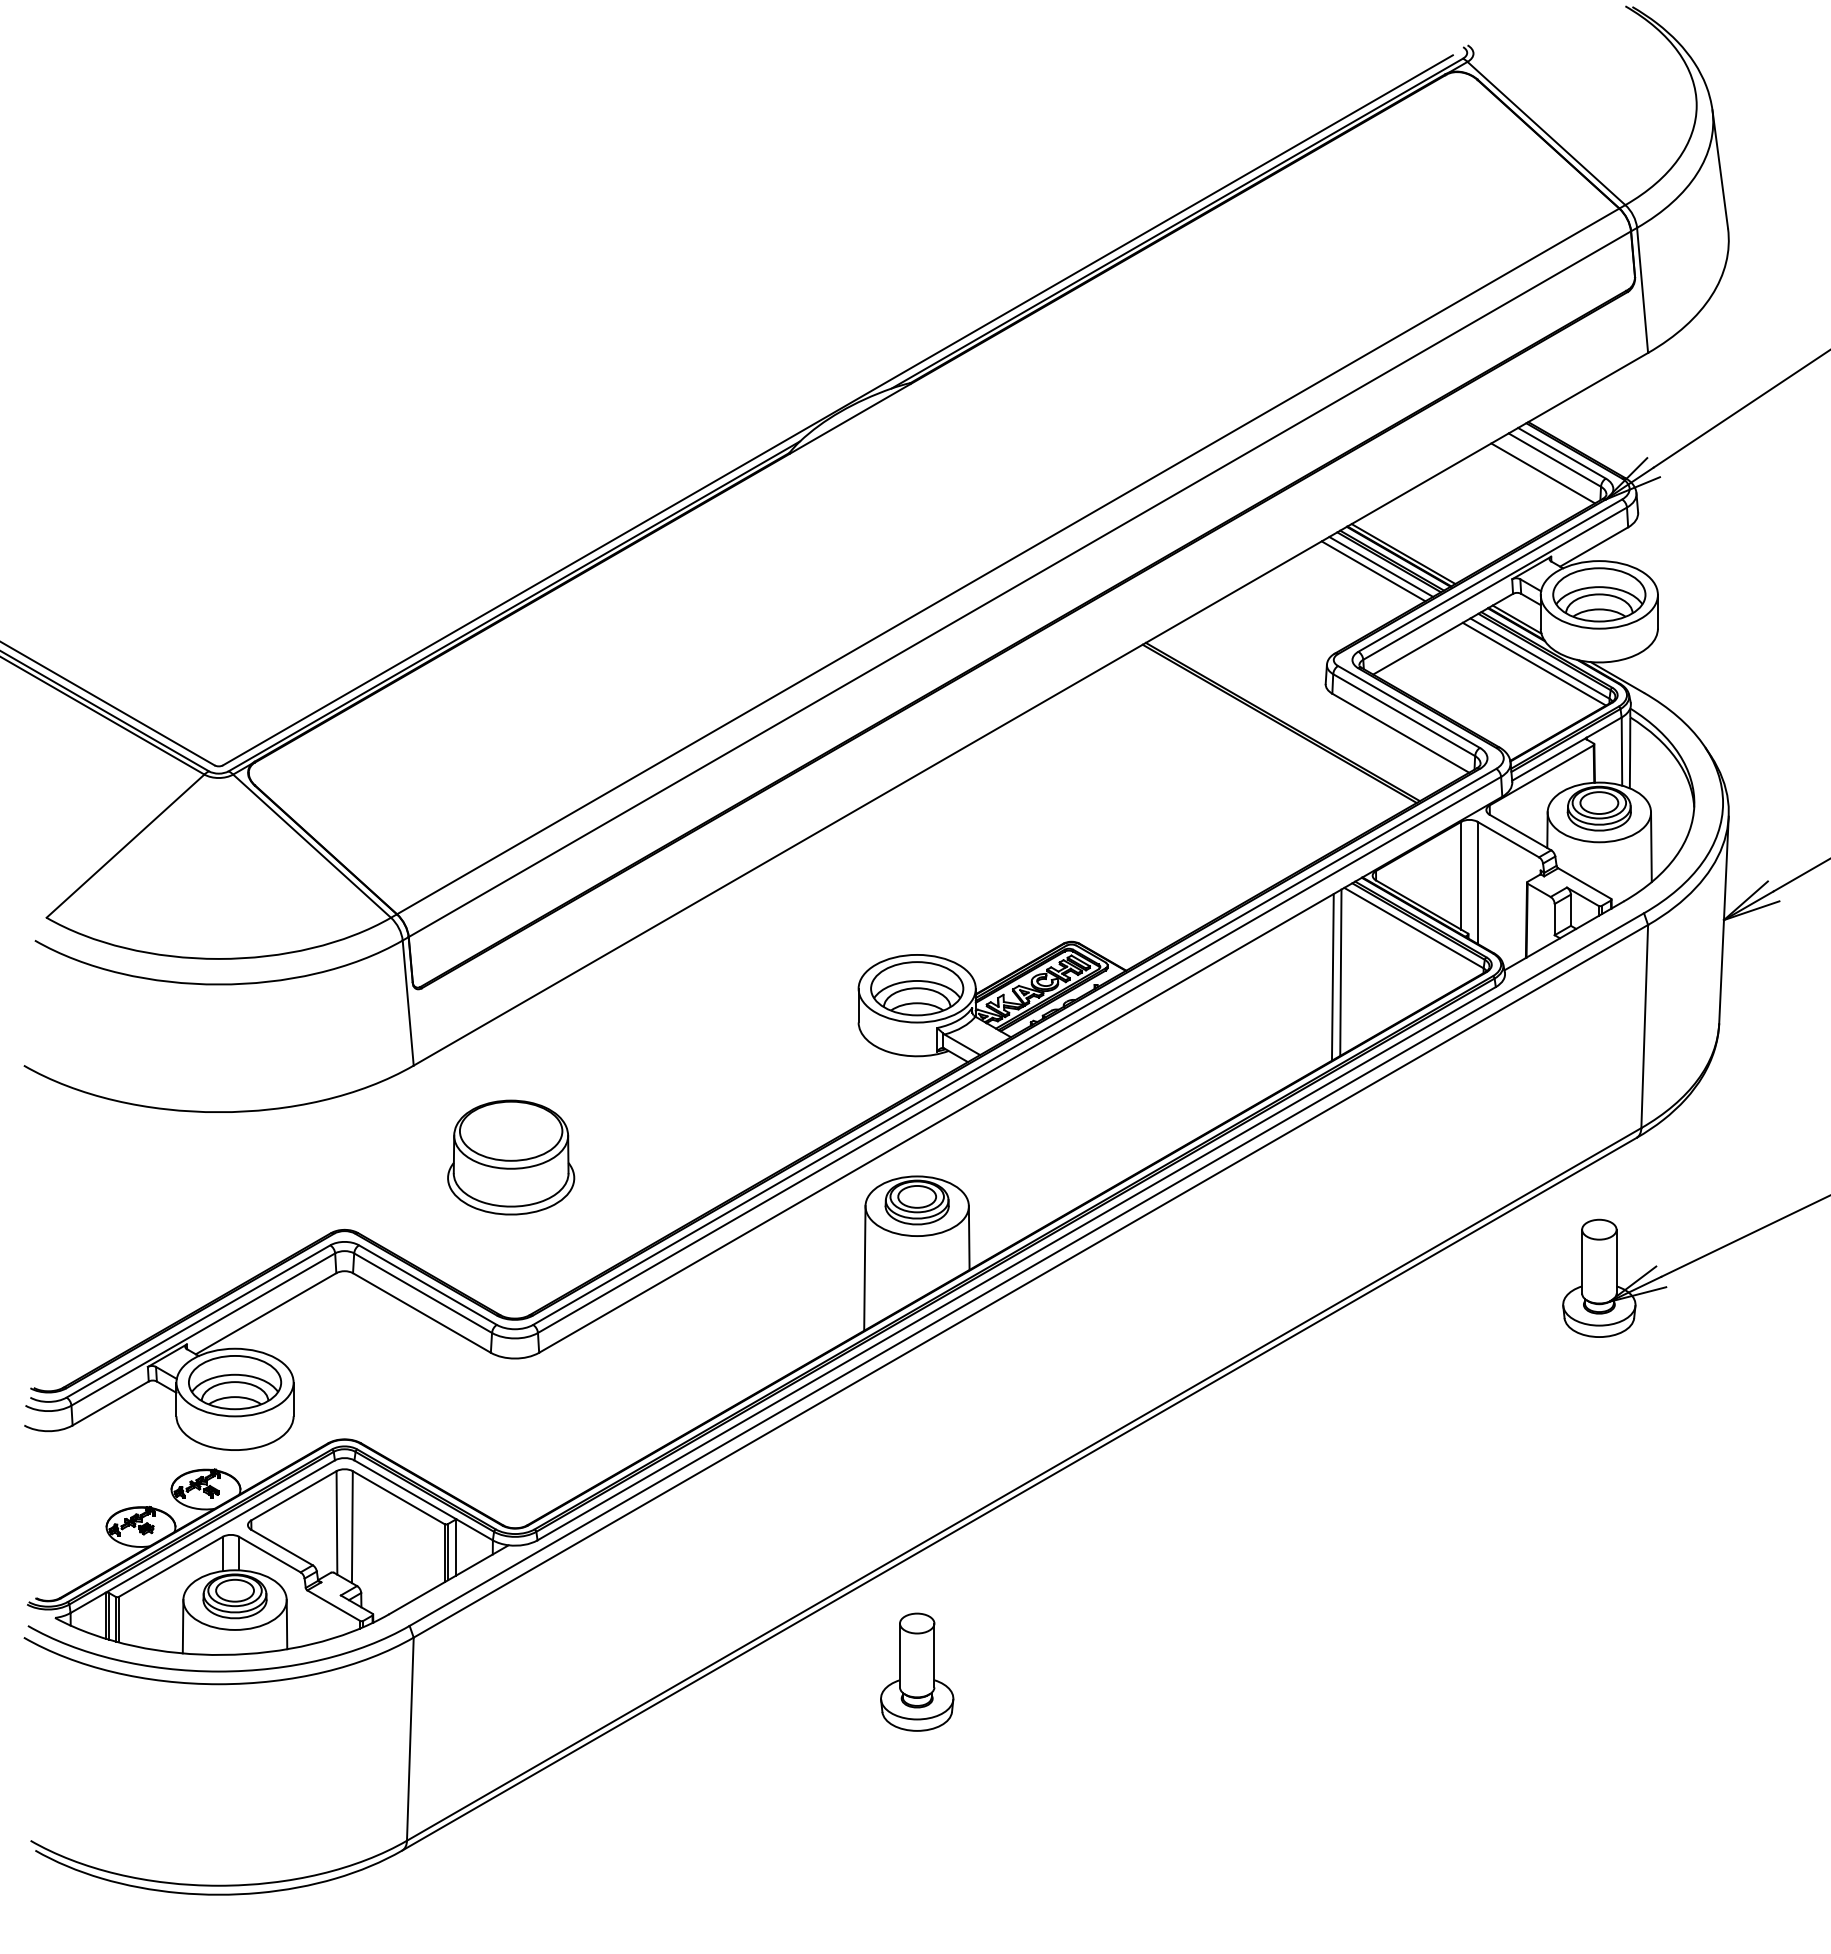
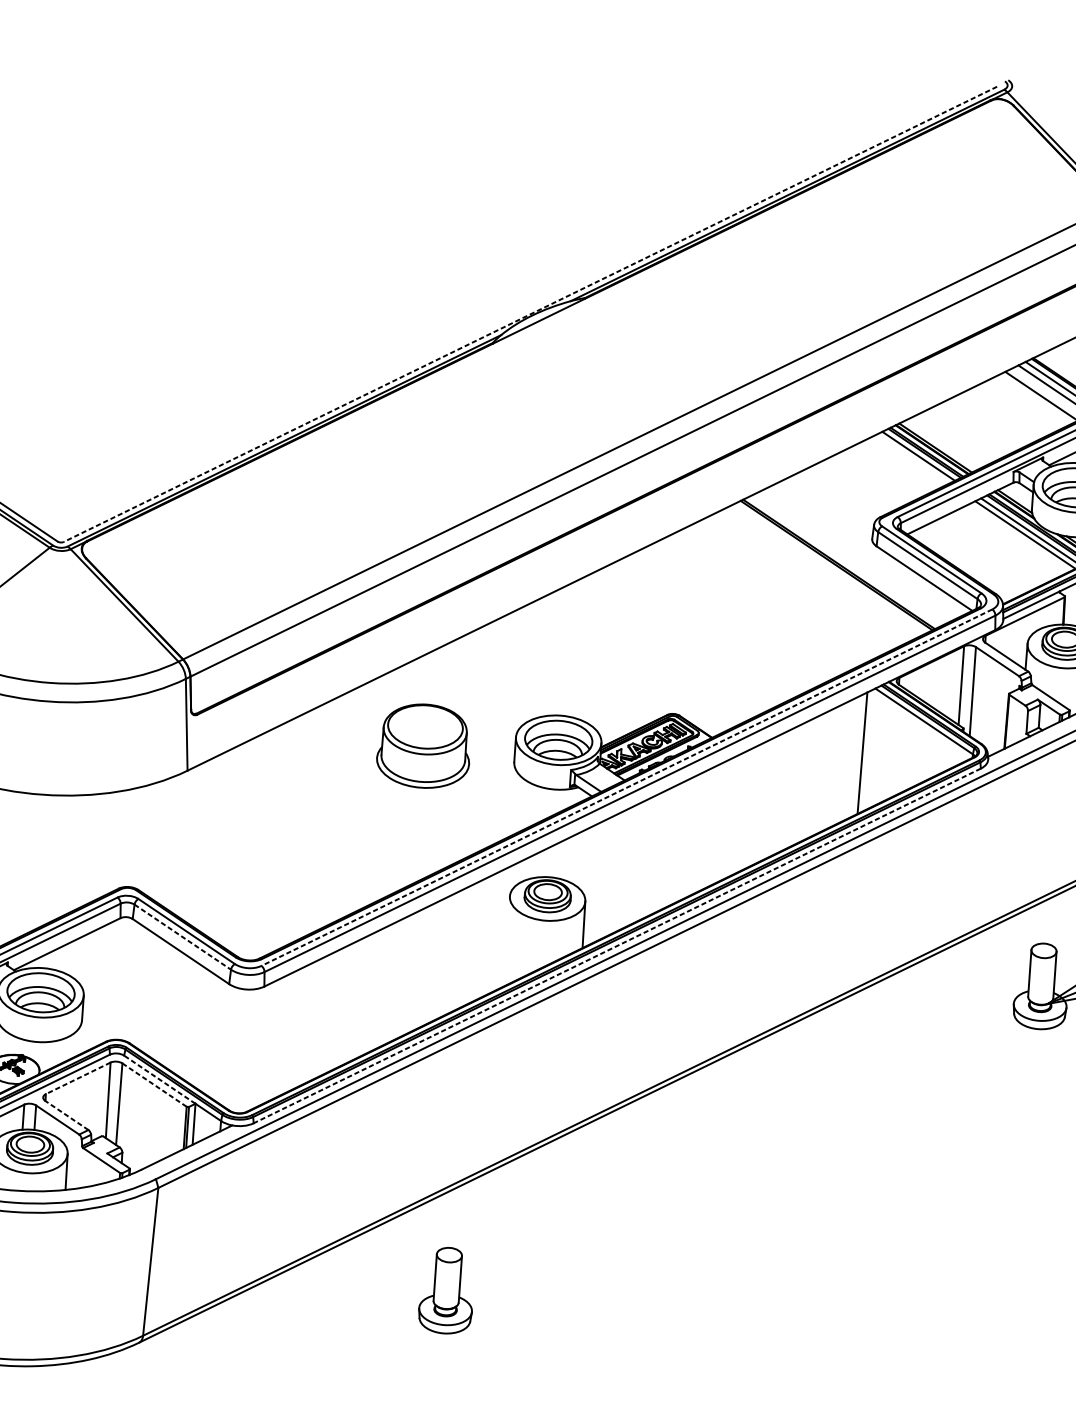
line: (837, 410) -> (530, 314), solid -> dashed
line: (1373, 571) -> (912, 459), removed
line: (1340, 972) -> (868, 750), removed
line: (1014, 1047) -> (626, 788), solid -> dashed
part: (511, 1157) -> (424, 746), moved
line: (1016, 1263) -> (617, 945), solid -> dashed
line: (864, 1268) -> (506, 941), removed
line: (423, 1293) -> (183, 937), solid -> dashed
line: (405, 1489) -> (159, 1079), solid -> dashed
line: (293, 1496) -> (77, 1078), solid -> dashed
line: (398, 1497) -> (154, 1084), solid -> dashed
line: (282, 1547) -> (67, 1115), solid -> dashed
part: (917, 1671) -> (447, 1290), moved

